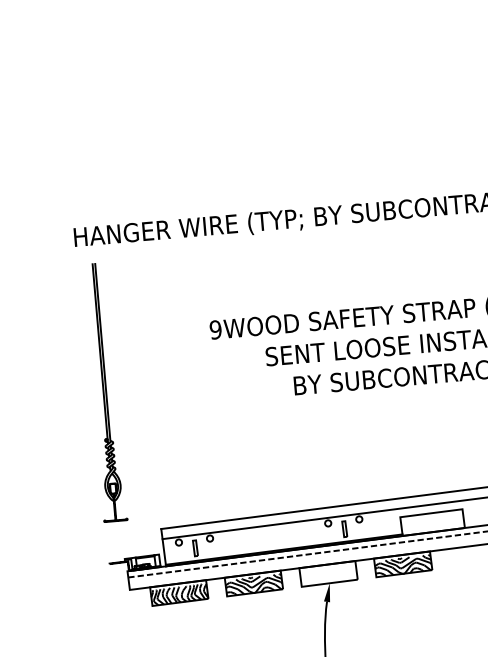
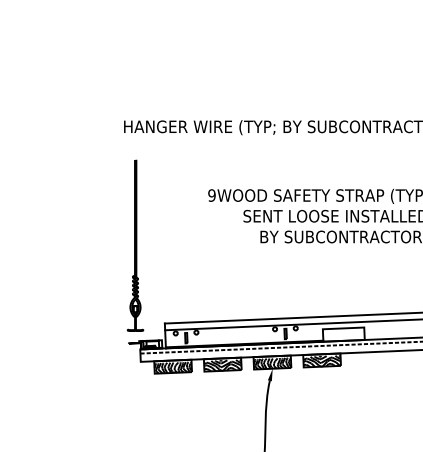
part: (104, 392) -> (135, 245), moved
hatch: (328, 575) -> (272, 363), added

